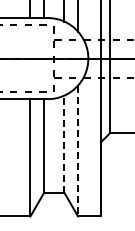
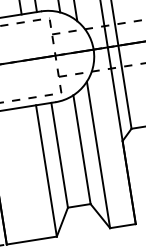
line: (64, 144) -> (82, 150), dashed -> solid
line: (78, 151) -> (99, 155), dashed -> solid

